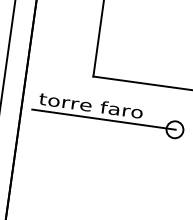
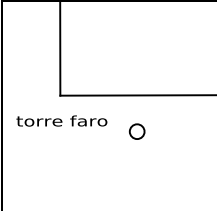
line: (103, 119) -> (74, 131), removed

